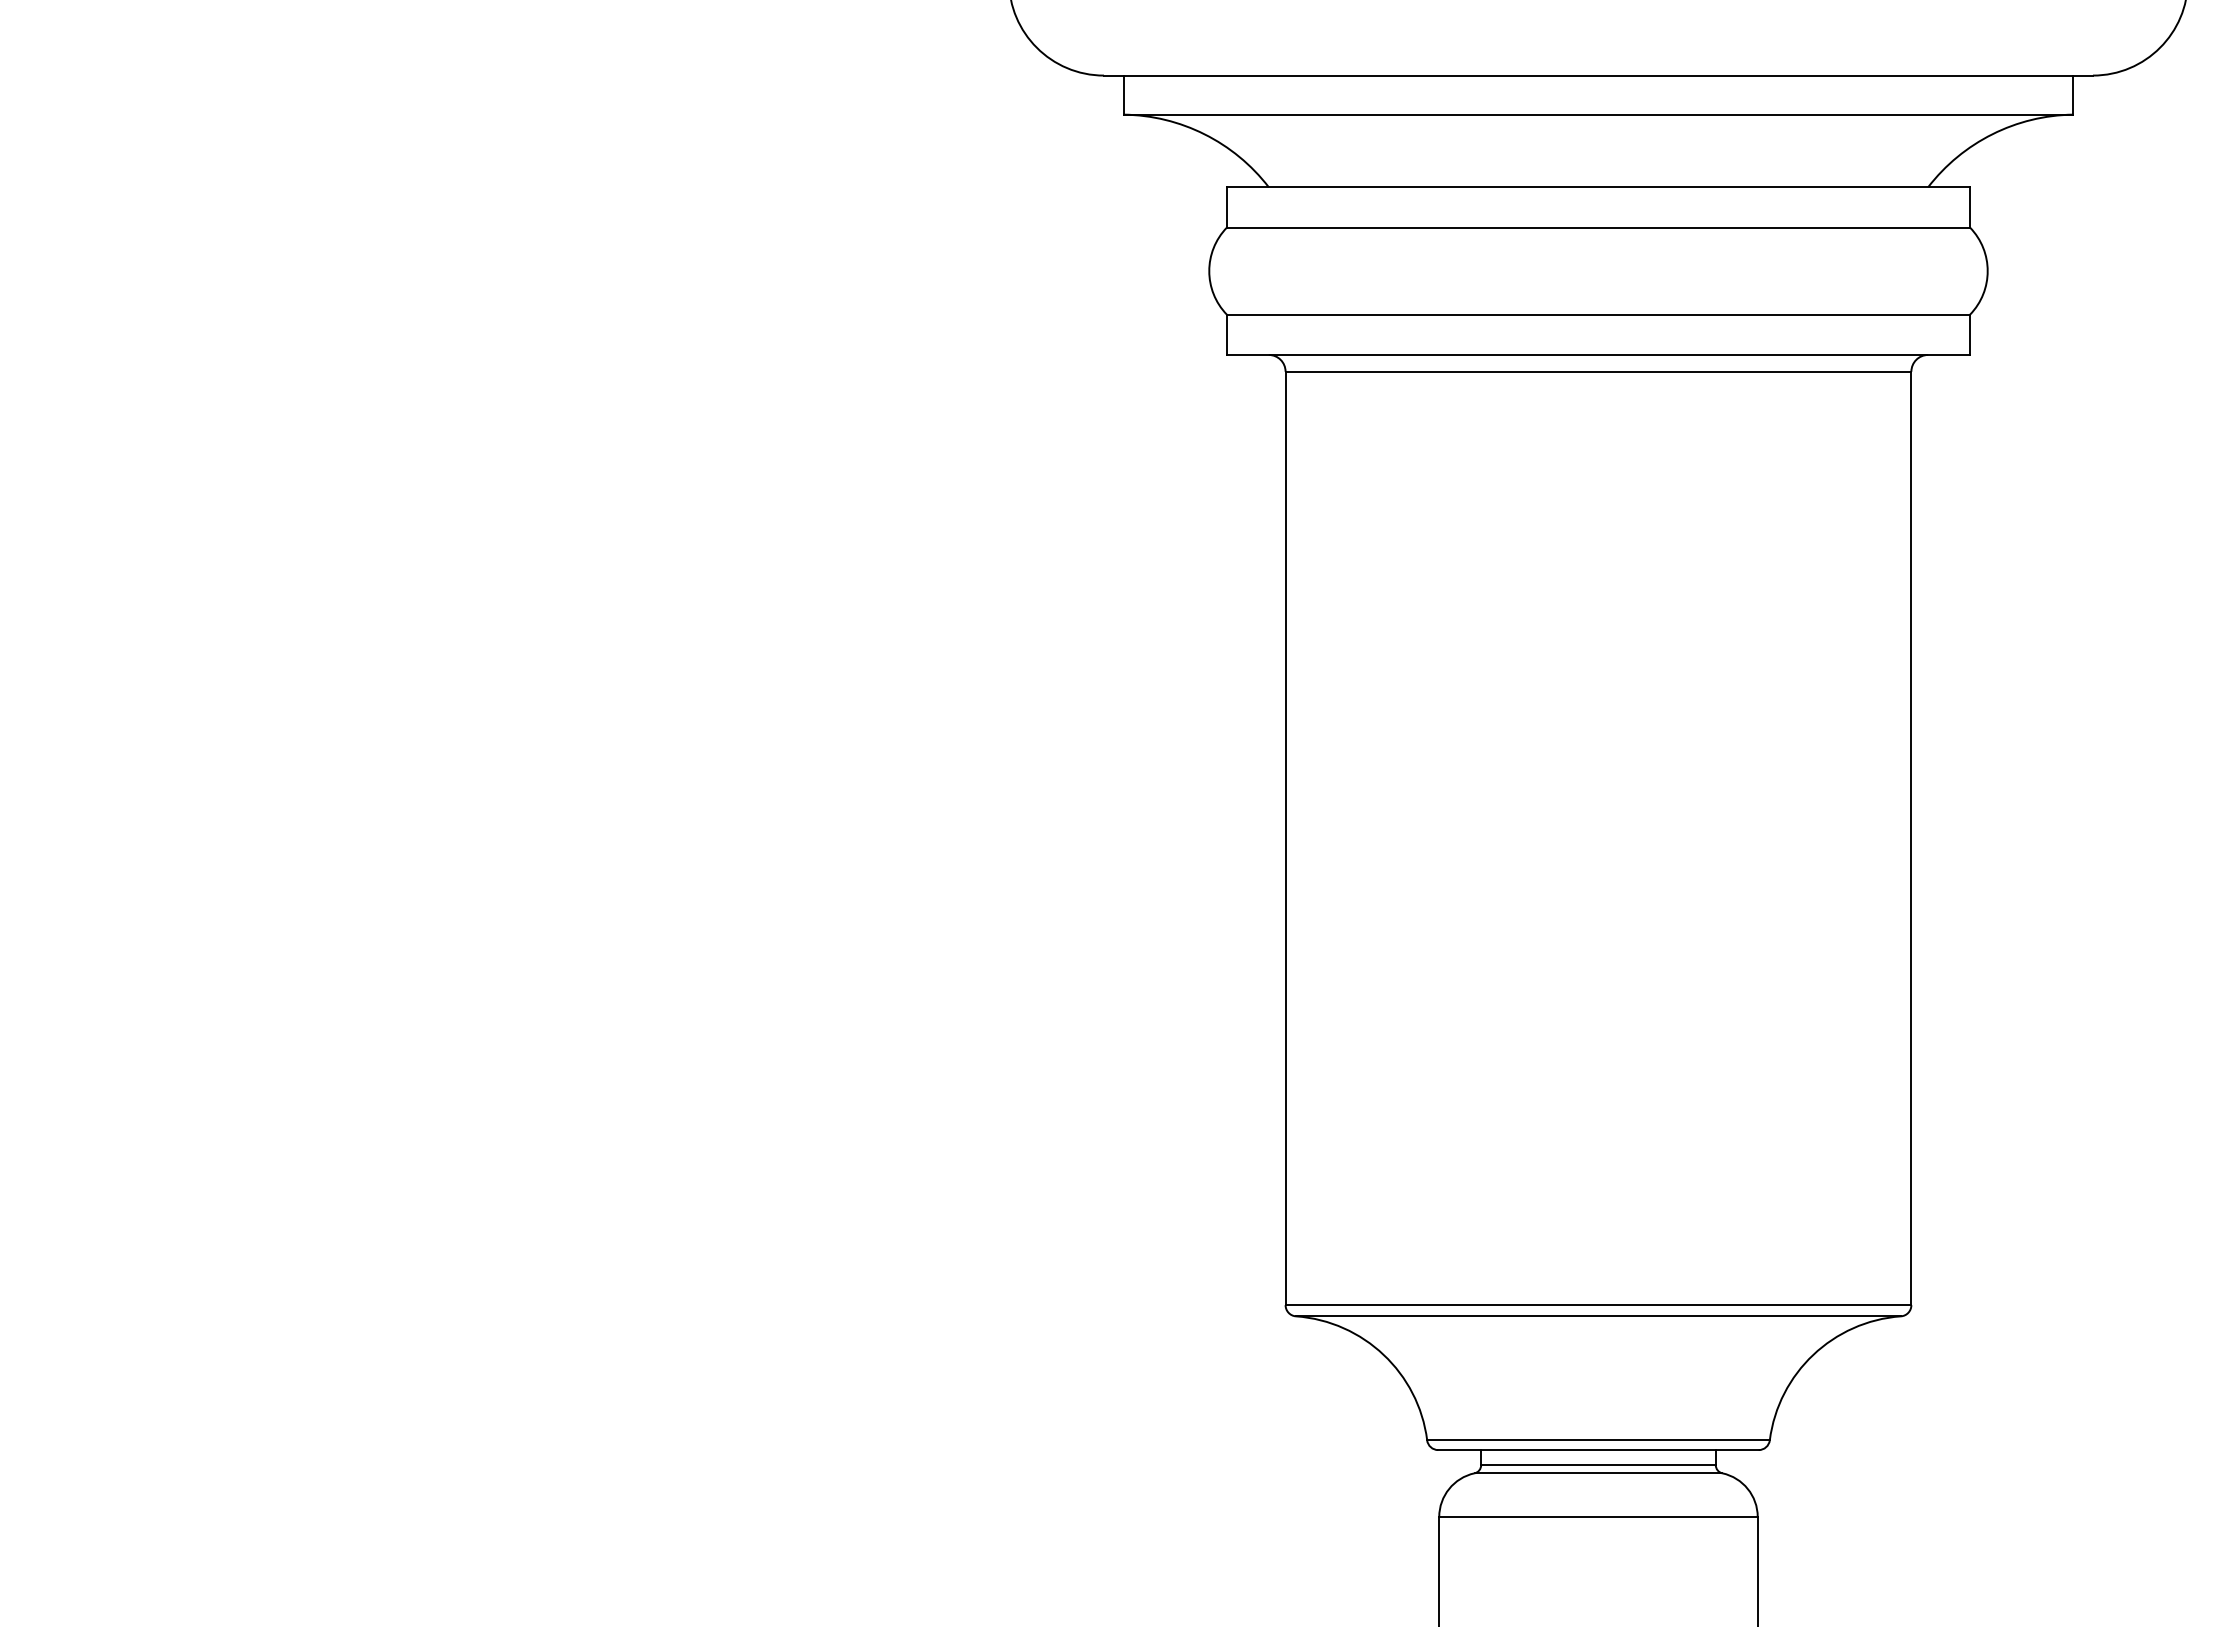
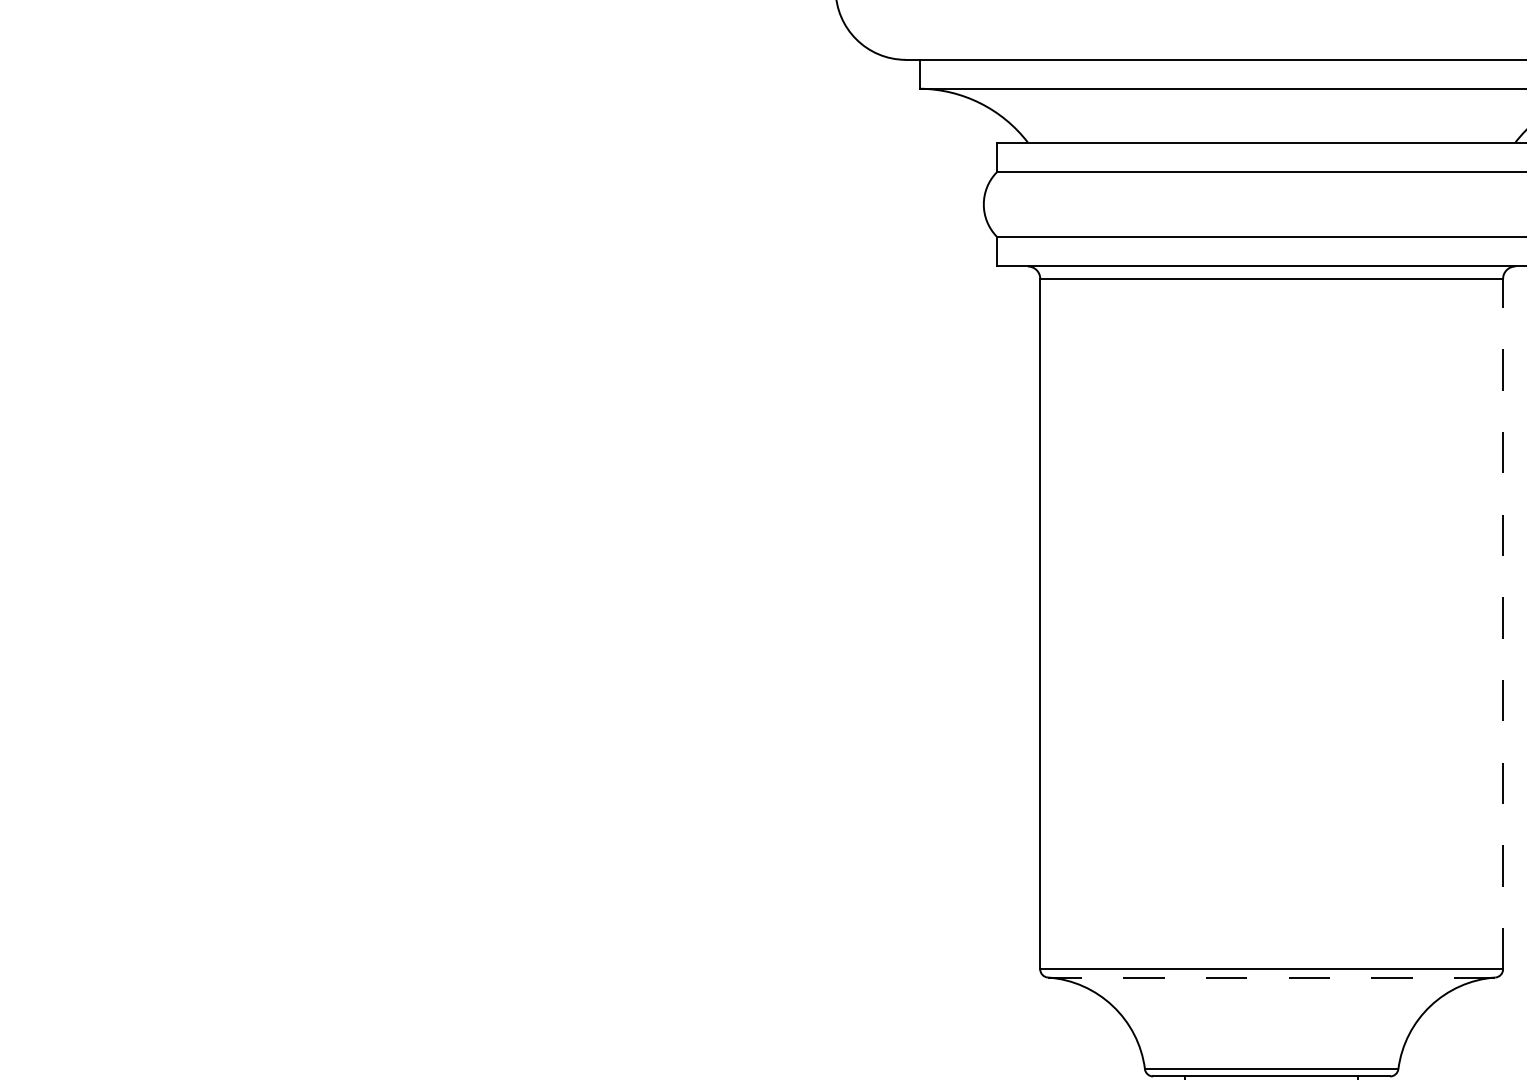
line: (1911, 838) -> (1503, 624), solid -> dashed
line: (1597, 1316) -> (1270, 977), solid -> dashed

